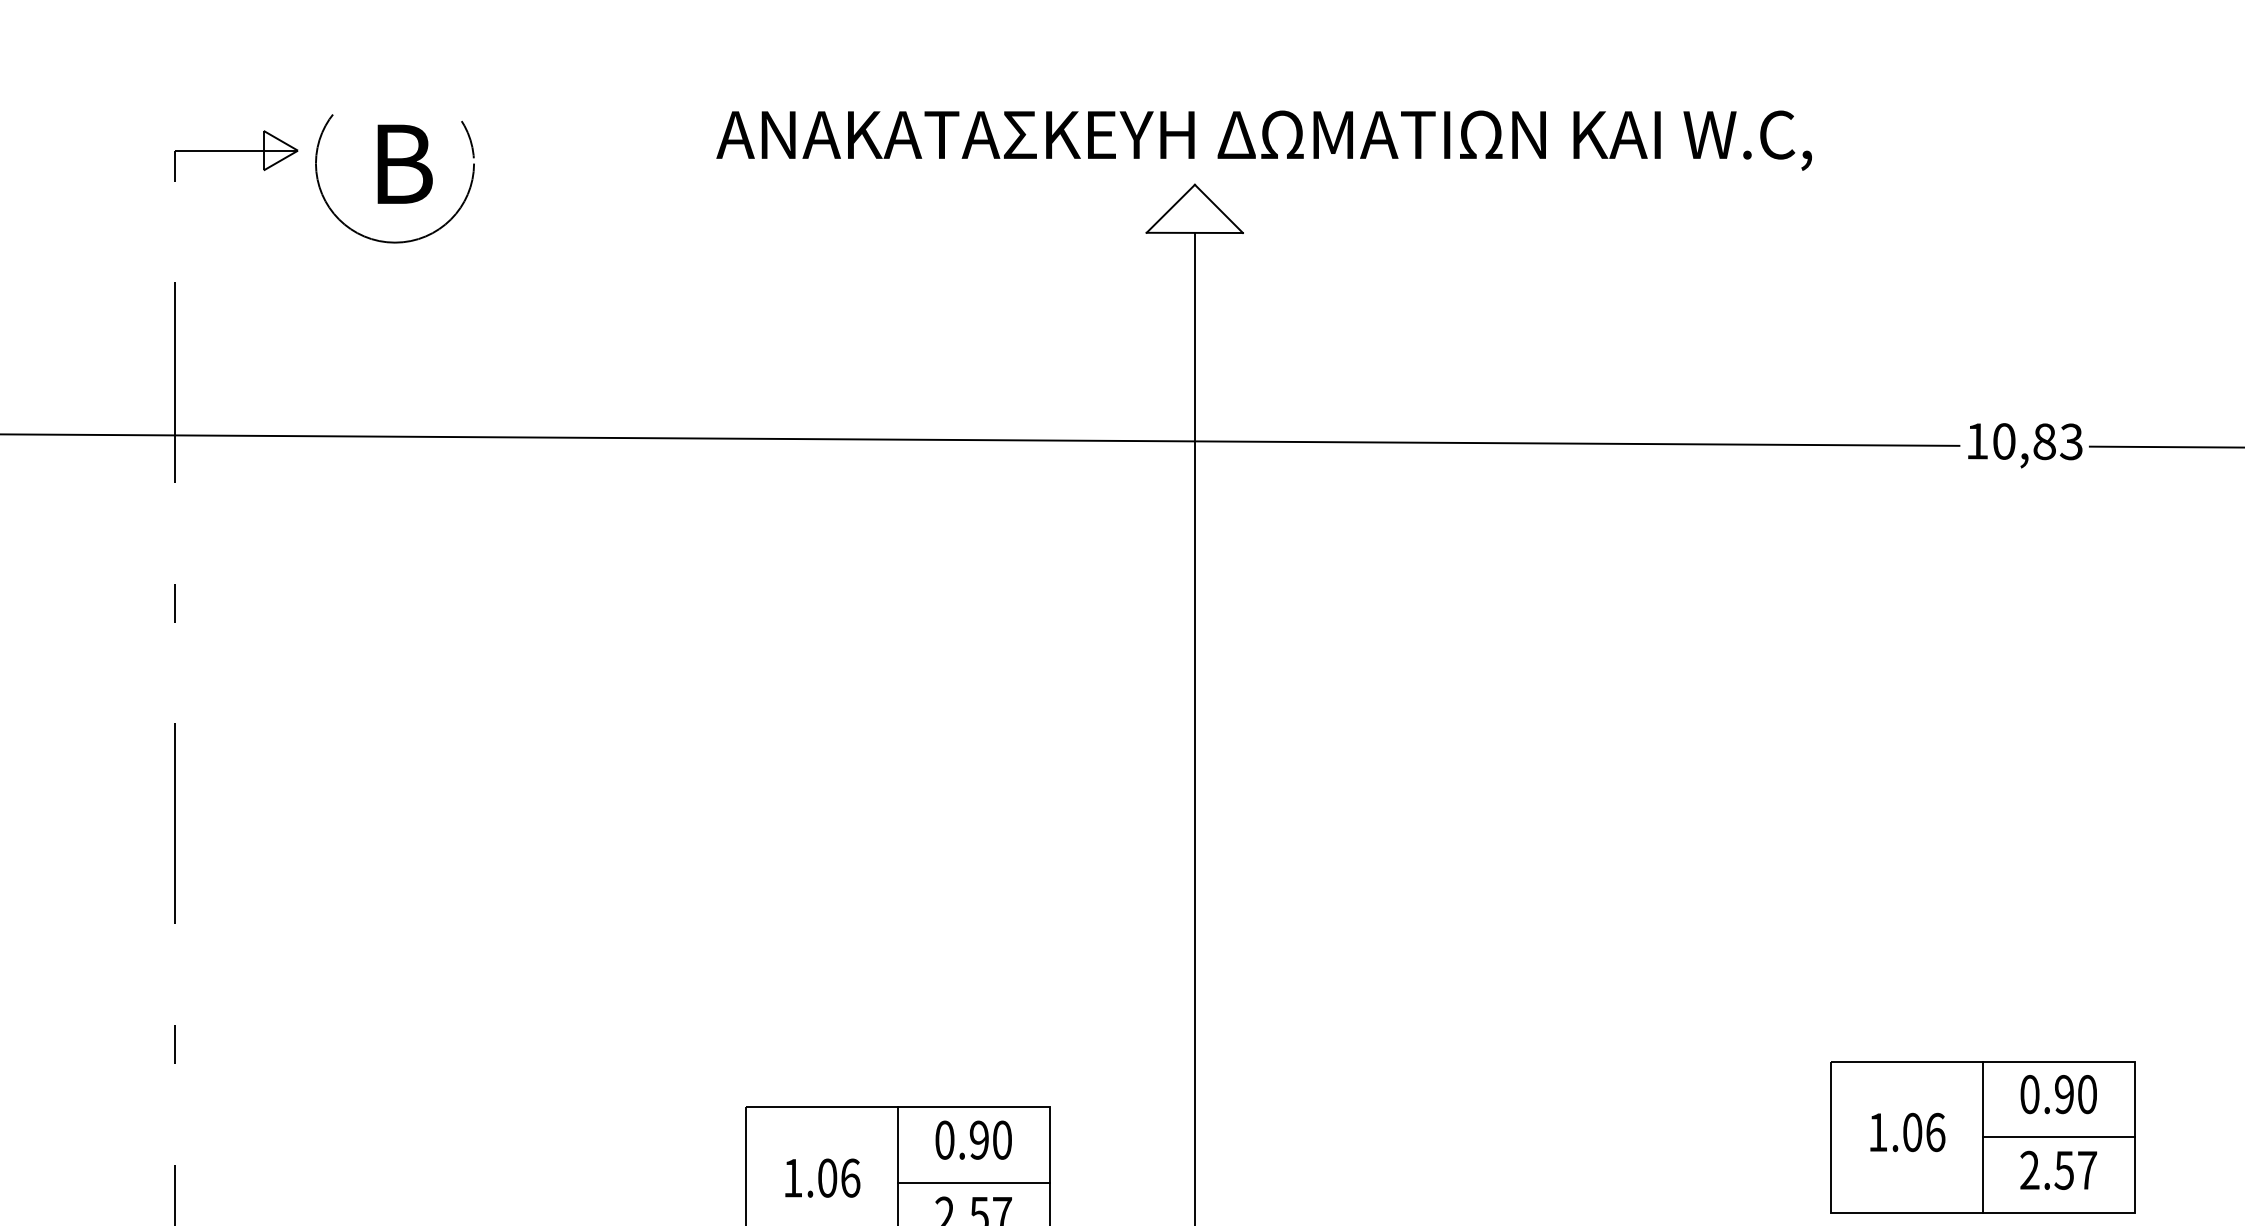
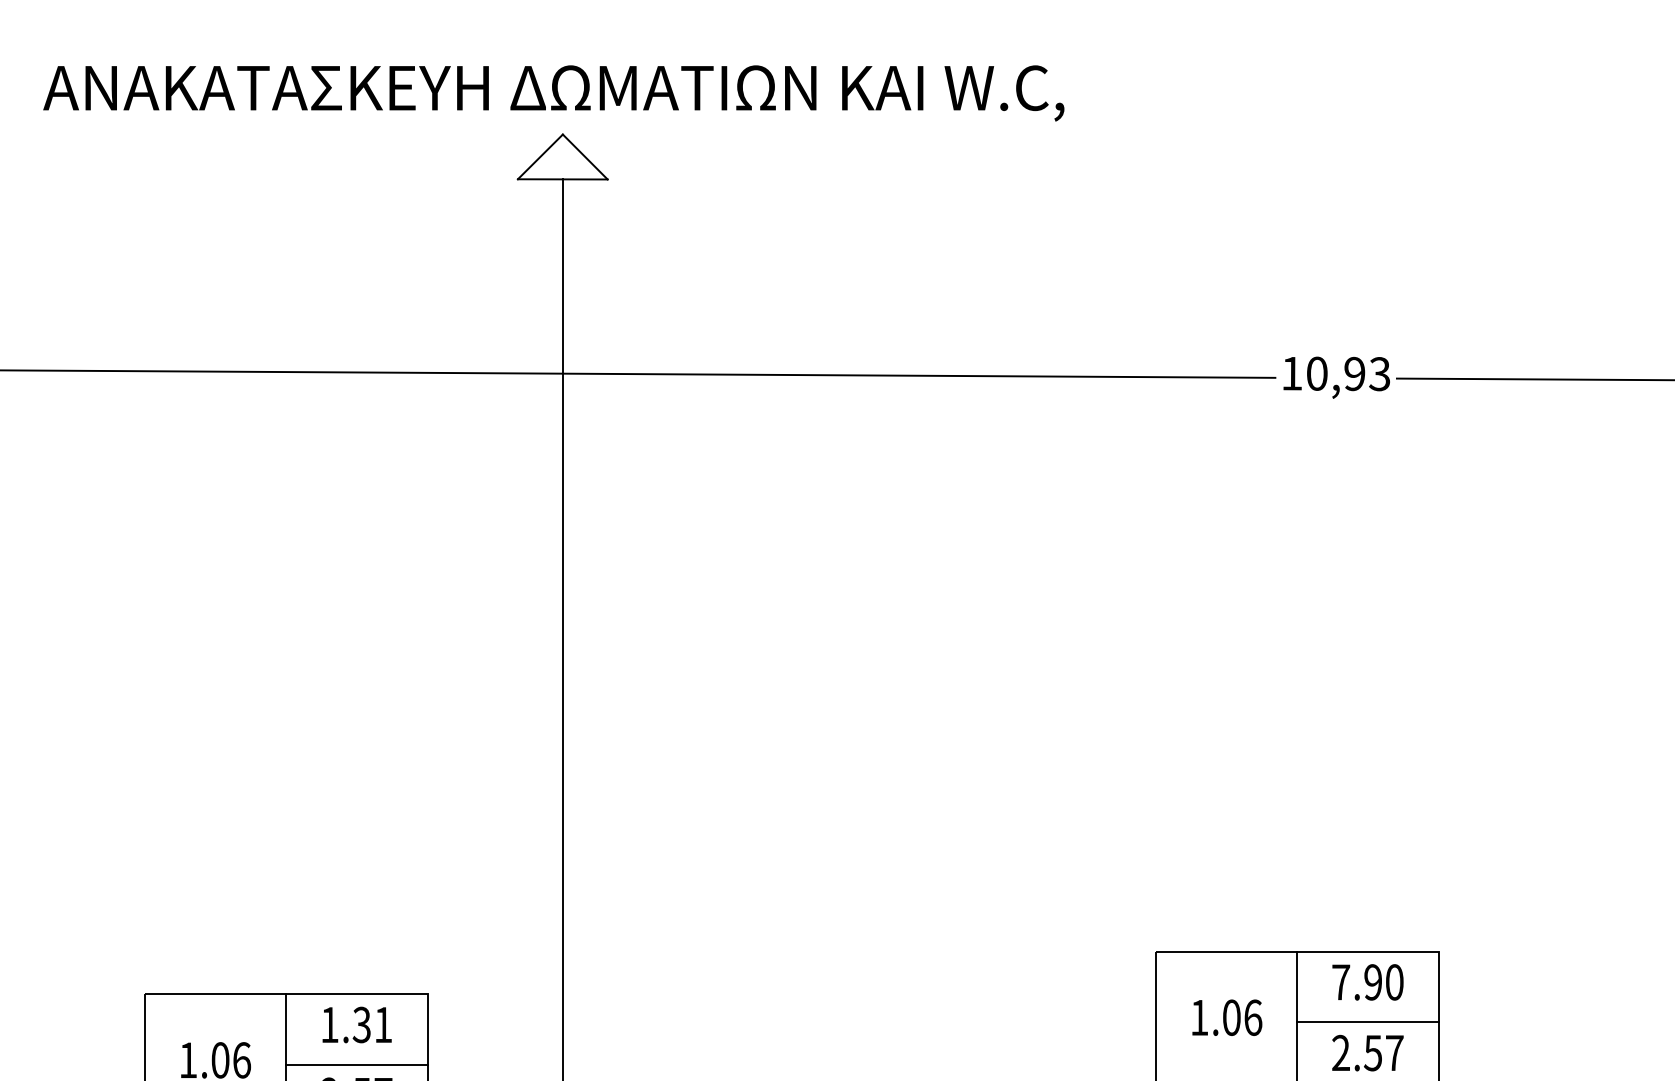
text: (1263, 140) -> (553, 93), moved
text: (2044, 441) -> (1354, 373), 10,83 -> 10,93
text: (2029, 1094) -> (1340, 982), 0.90 -> 7.90
text: (973, 1139) -> (356, 1024), 0.90 -> 1.31

